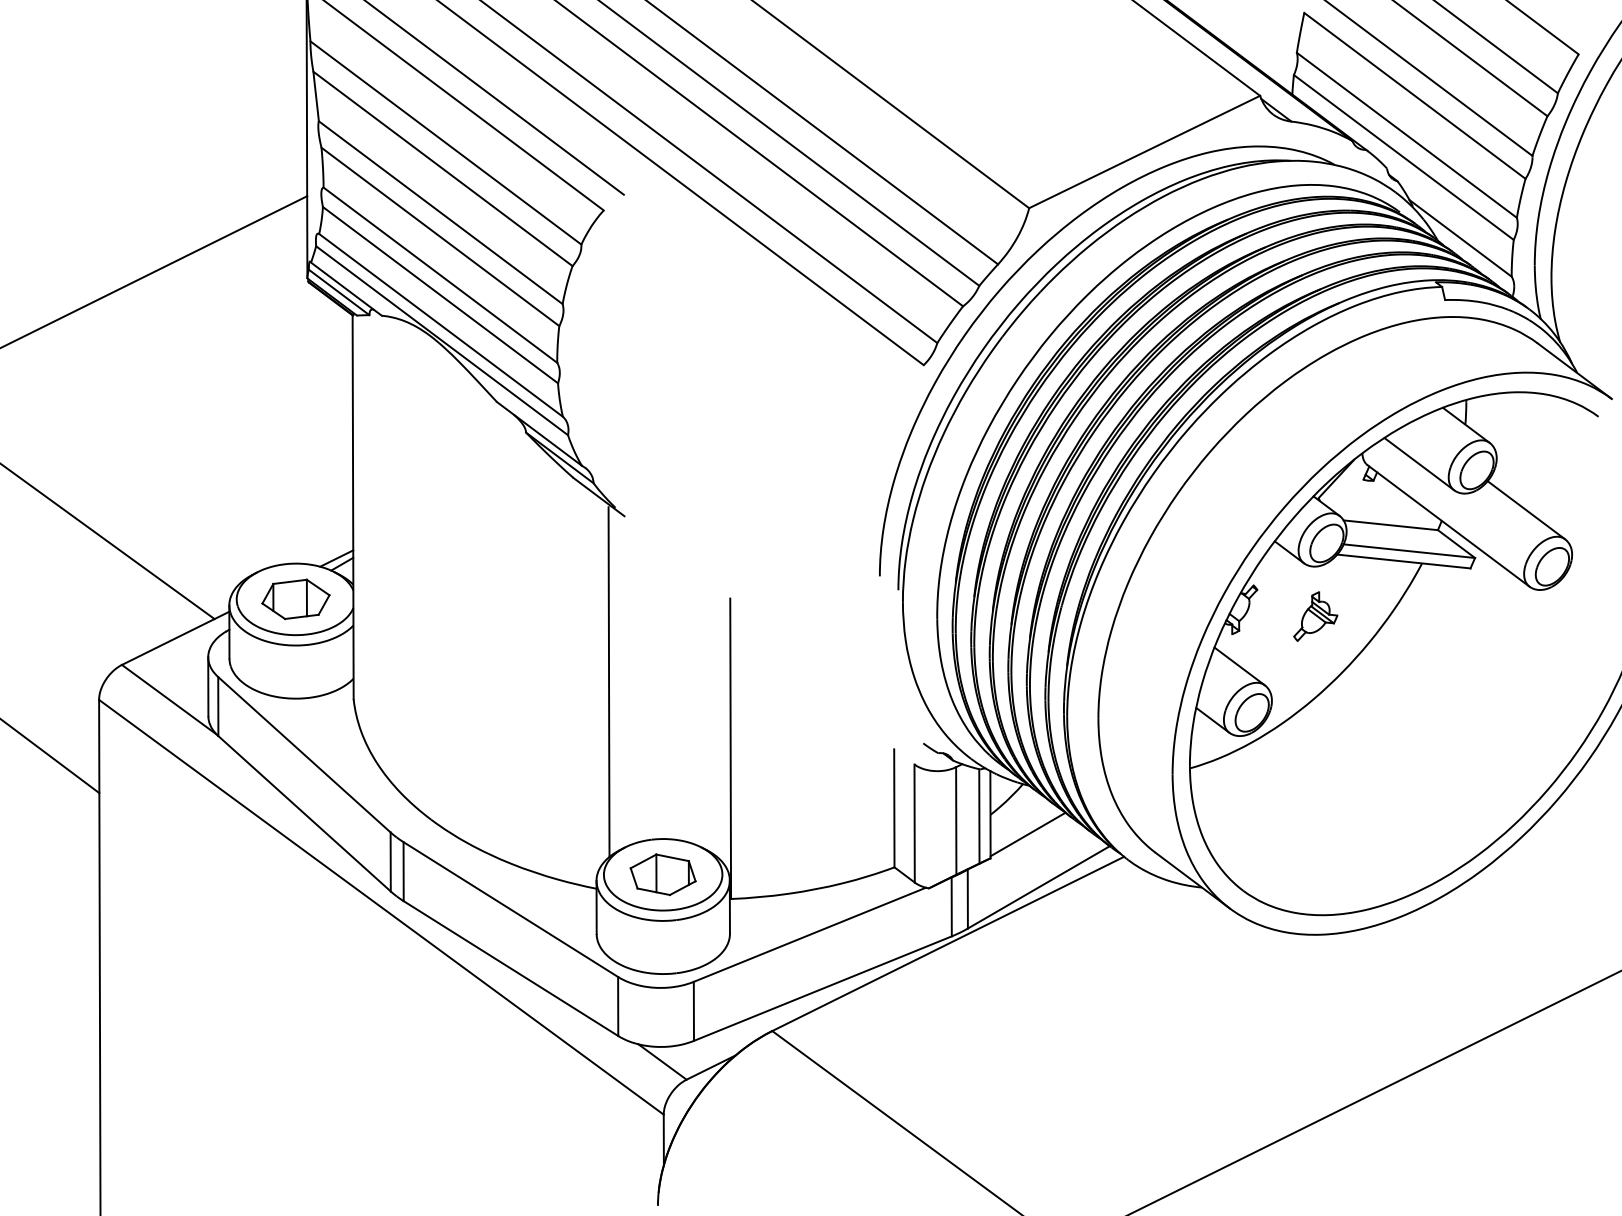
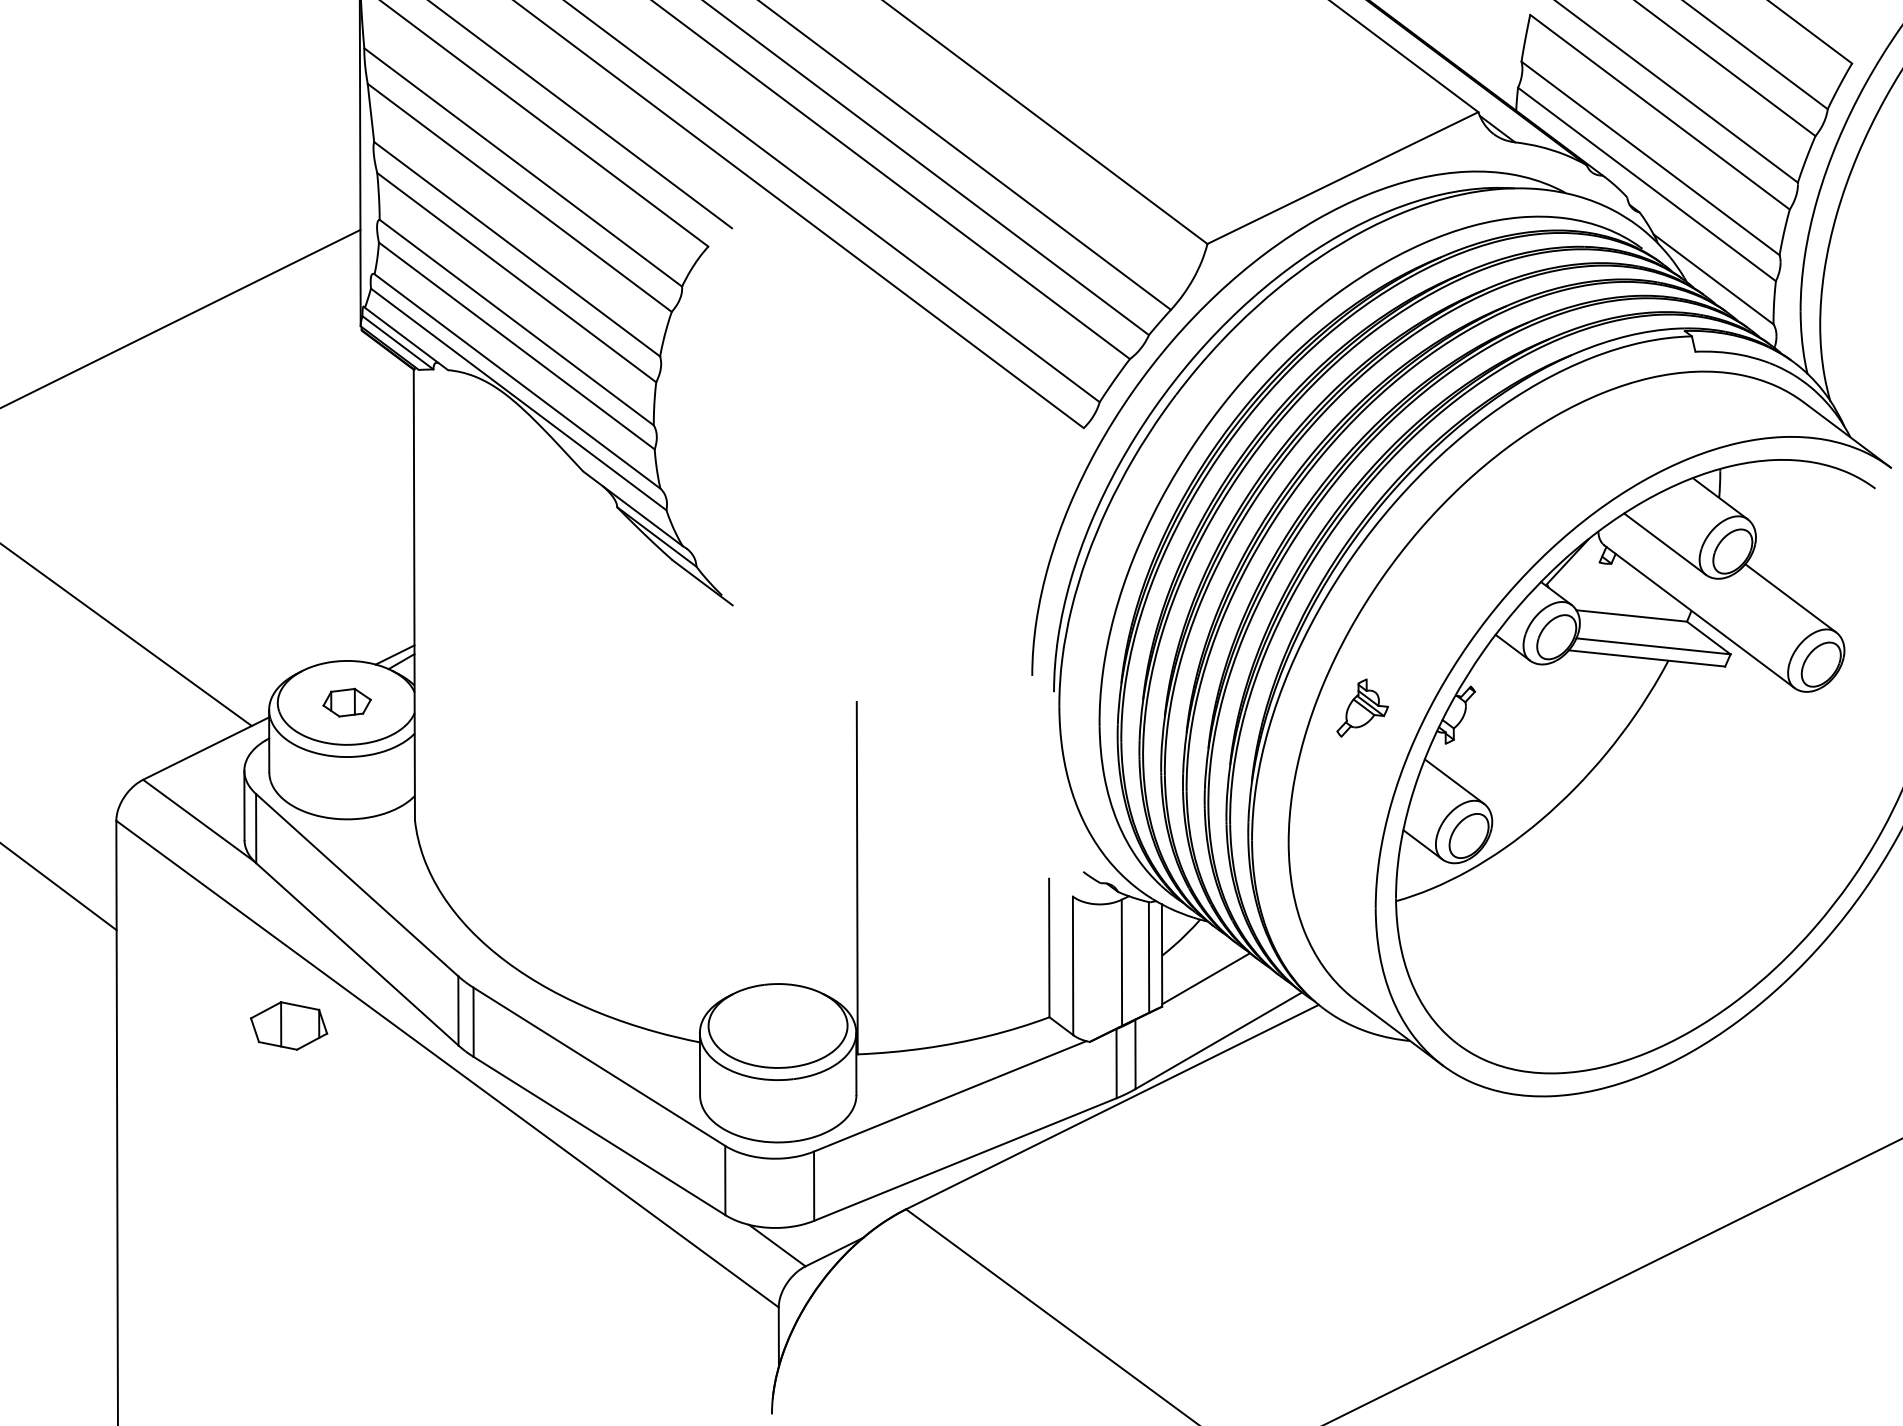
part: (295, 599) -> (346, 702), size x0.6
part: (1315, 616) -> (1362, 707), moved
line: (608, 681) -> (714, 799), removed
part: (663, 874) -> (289, 1025), moved

